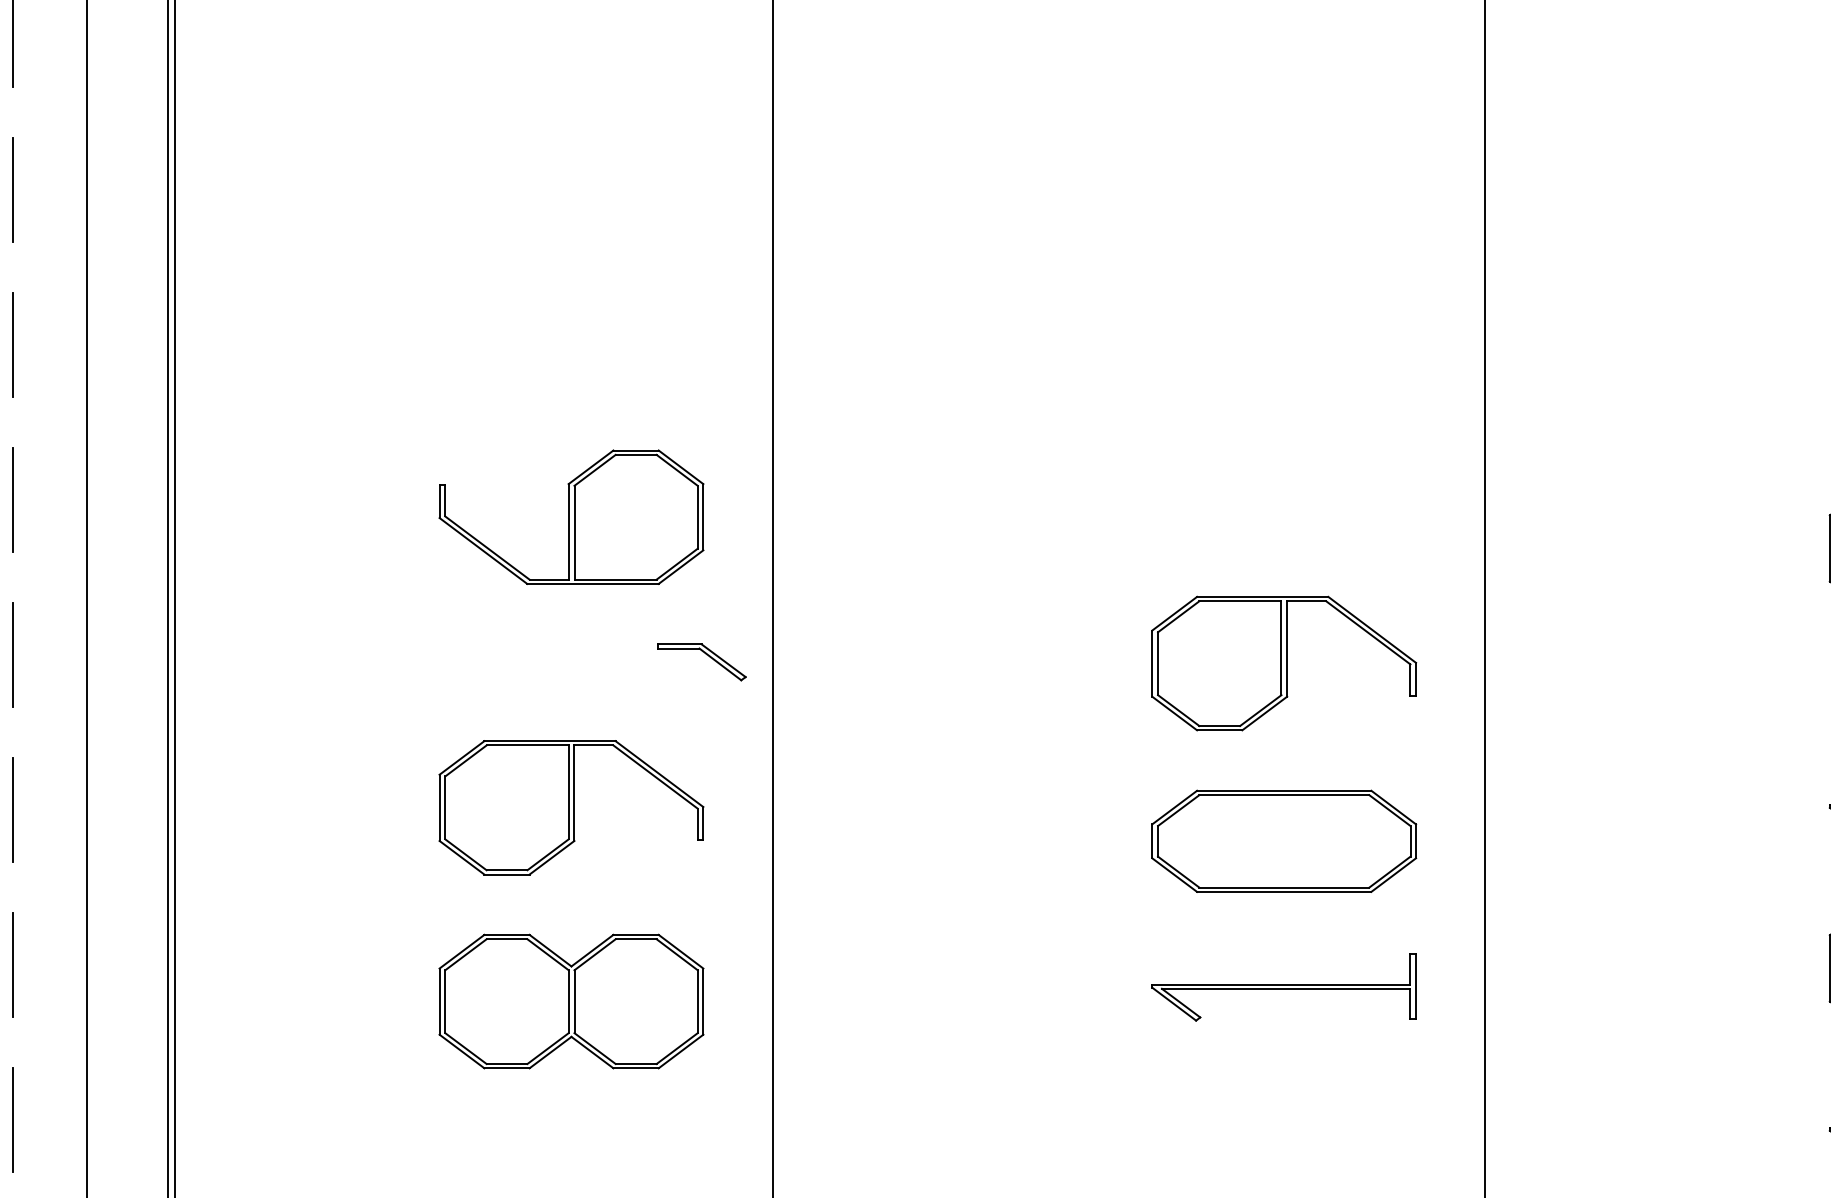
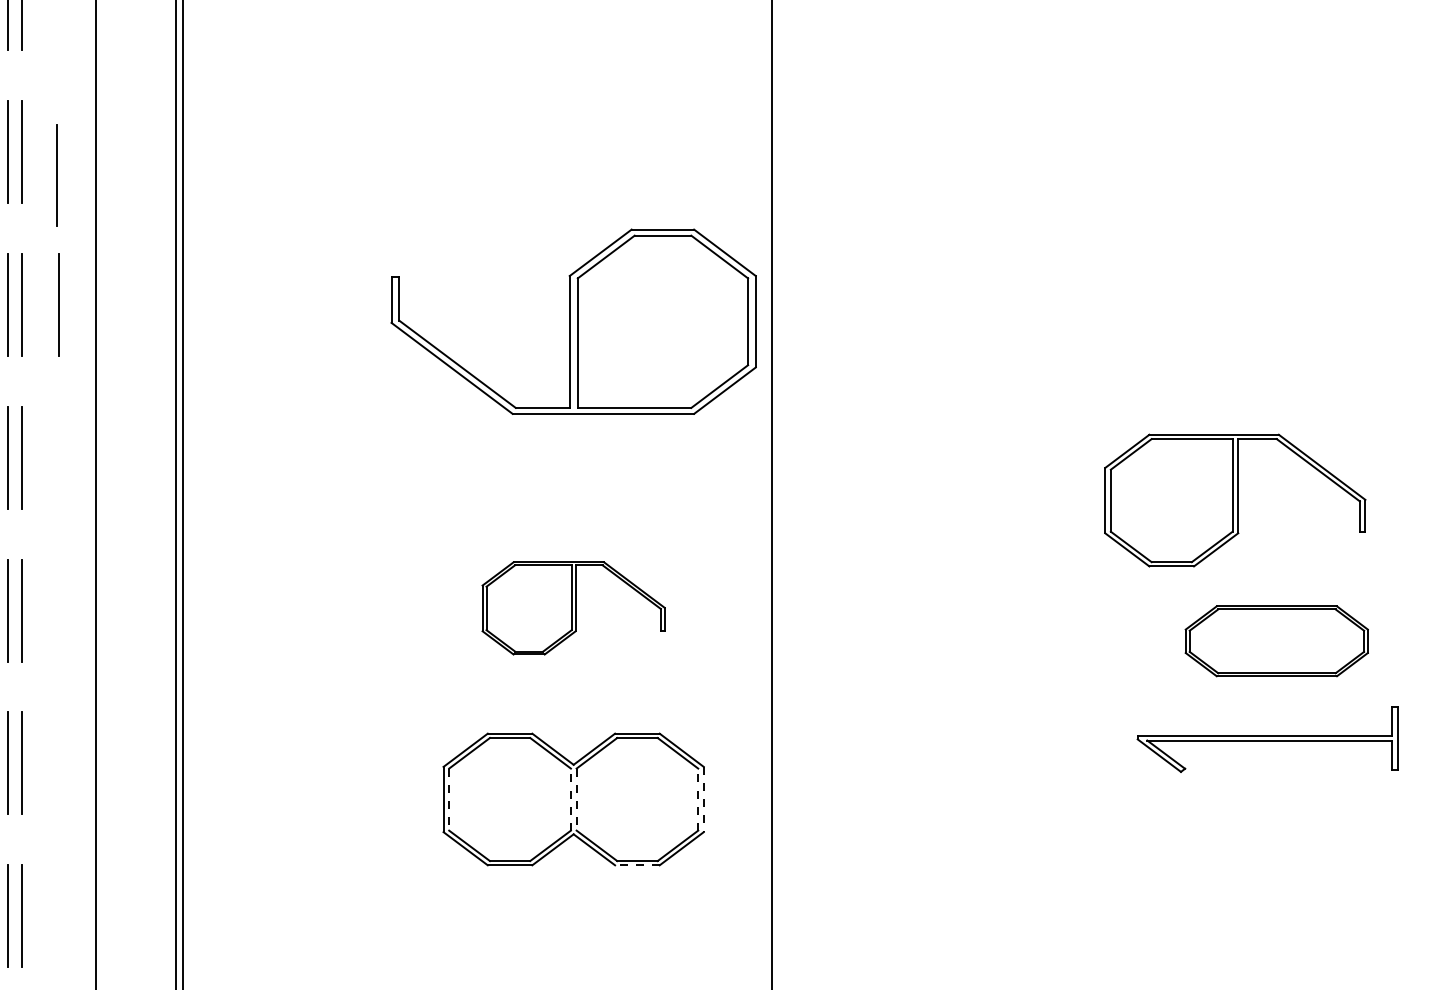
line: (47, 368) -> (56, 174), added
line: (49, 499) -> (58, 304), added
part: (571, 516) -> (573, 320), size x1.4
part: (706, 655) -> (706, 458), removed
part: (1284, 663) -> (1235, 500), moved
part: (571, 807) -> (573, 608), size x0.7
part: (1284, 840) -> (1277, 640), size x0.7
part: (1283, 987) -> (1267, 739), moved
line: (568, 1001) -> (570, 799), solid -> dashed
line: (697, 1001) -> (697, 799), solid -> dashed
line: (445, 1002) -> (449, 800), solid -> dashed
line: (574, 1002) -> (576, 800), solid -> dashed
line: (703, 1002) -> (703, 800), solid -> dashed
line: (636, 1068) -> (637, 865), solid -> dashed

